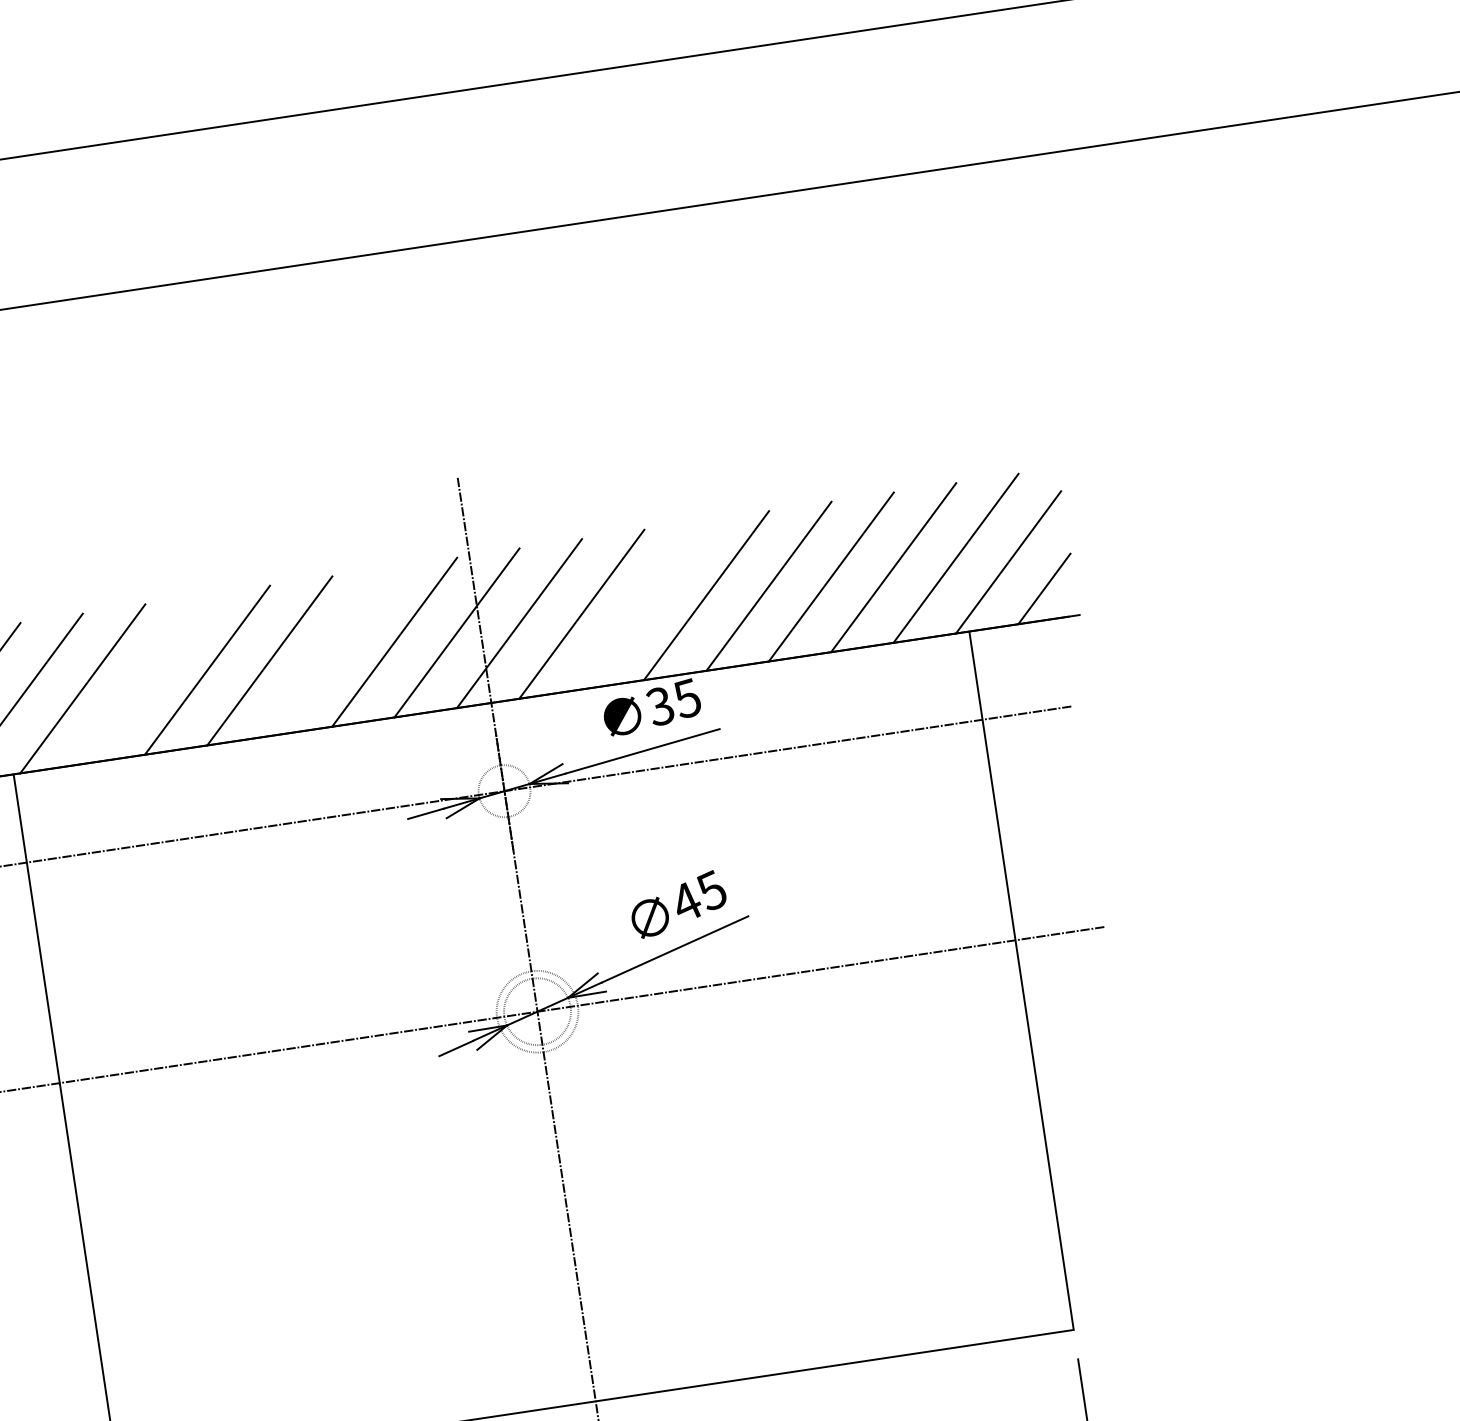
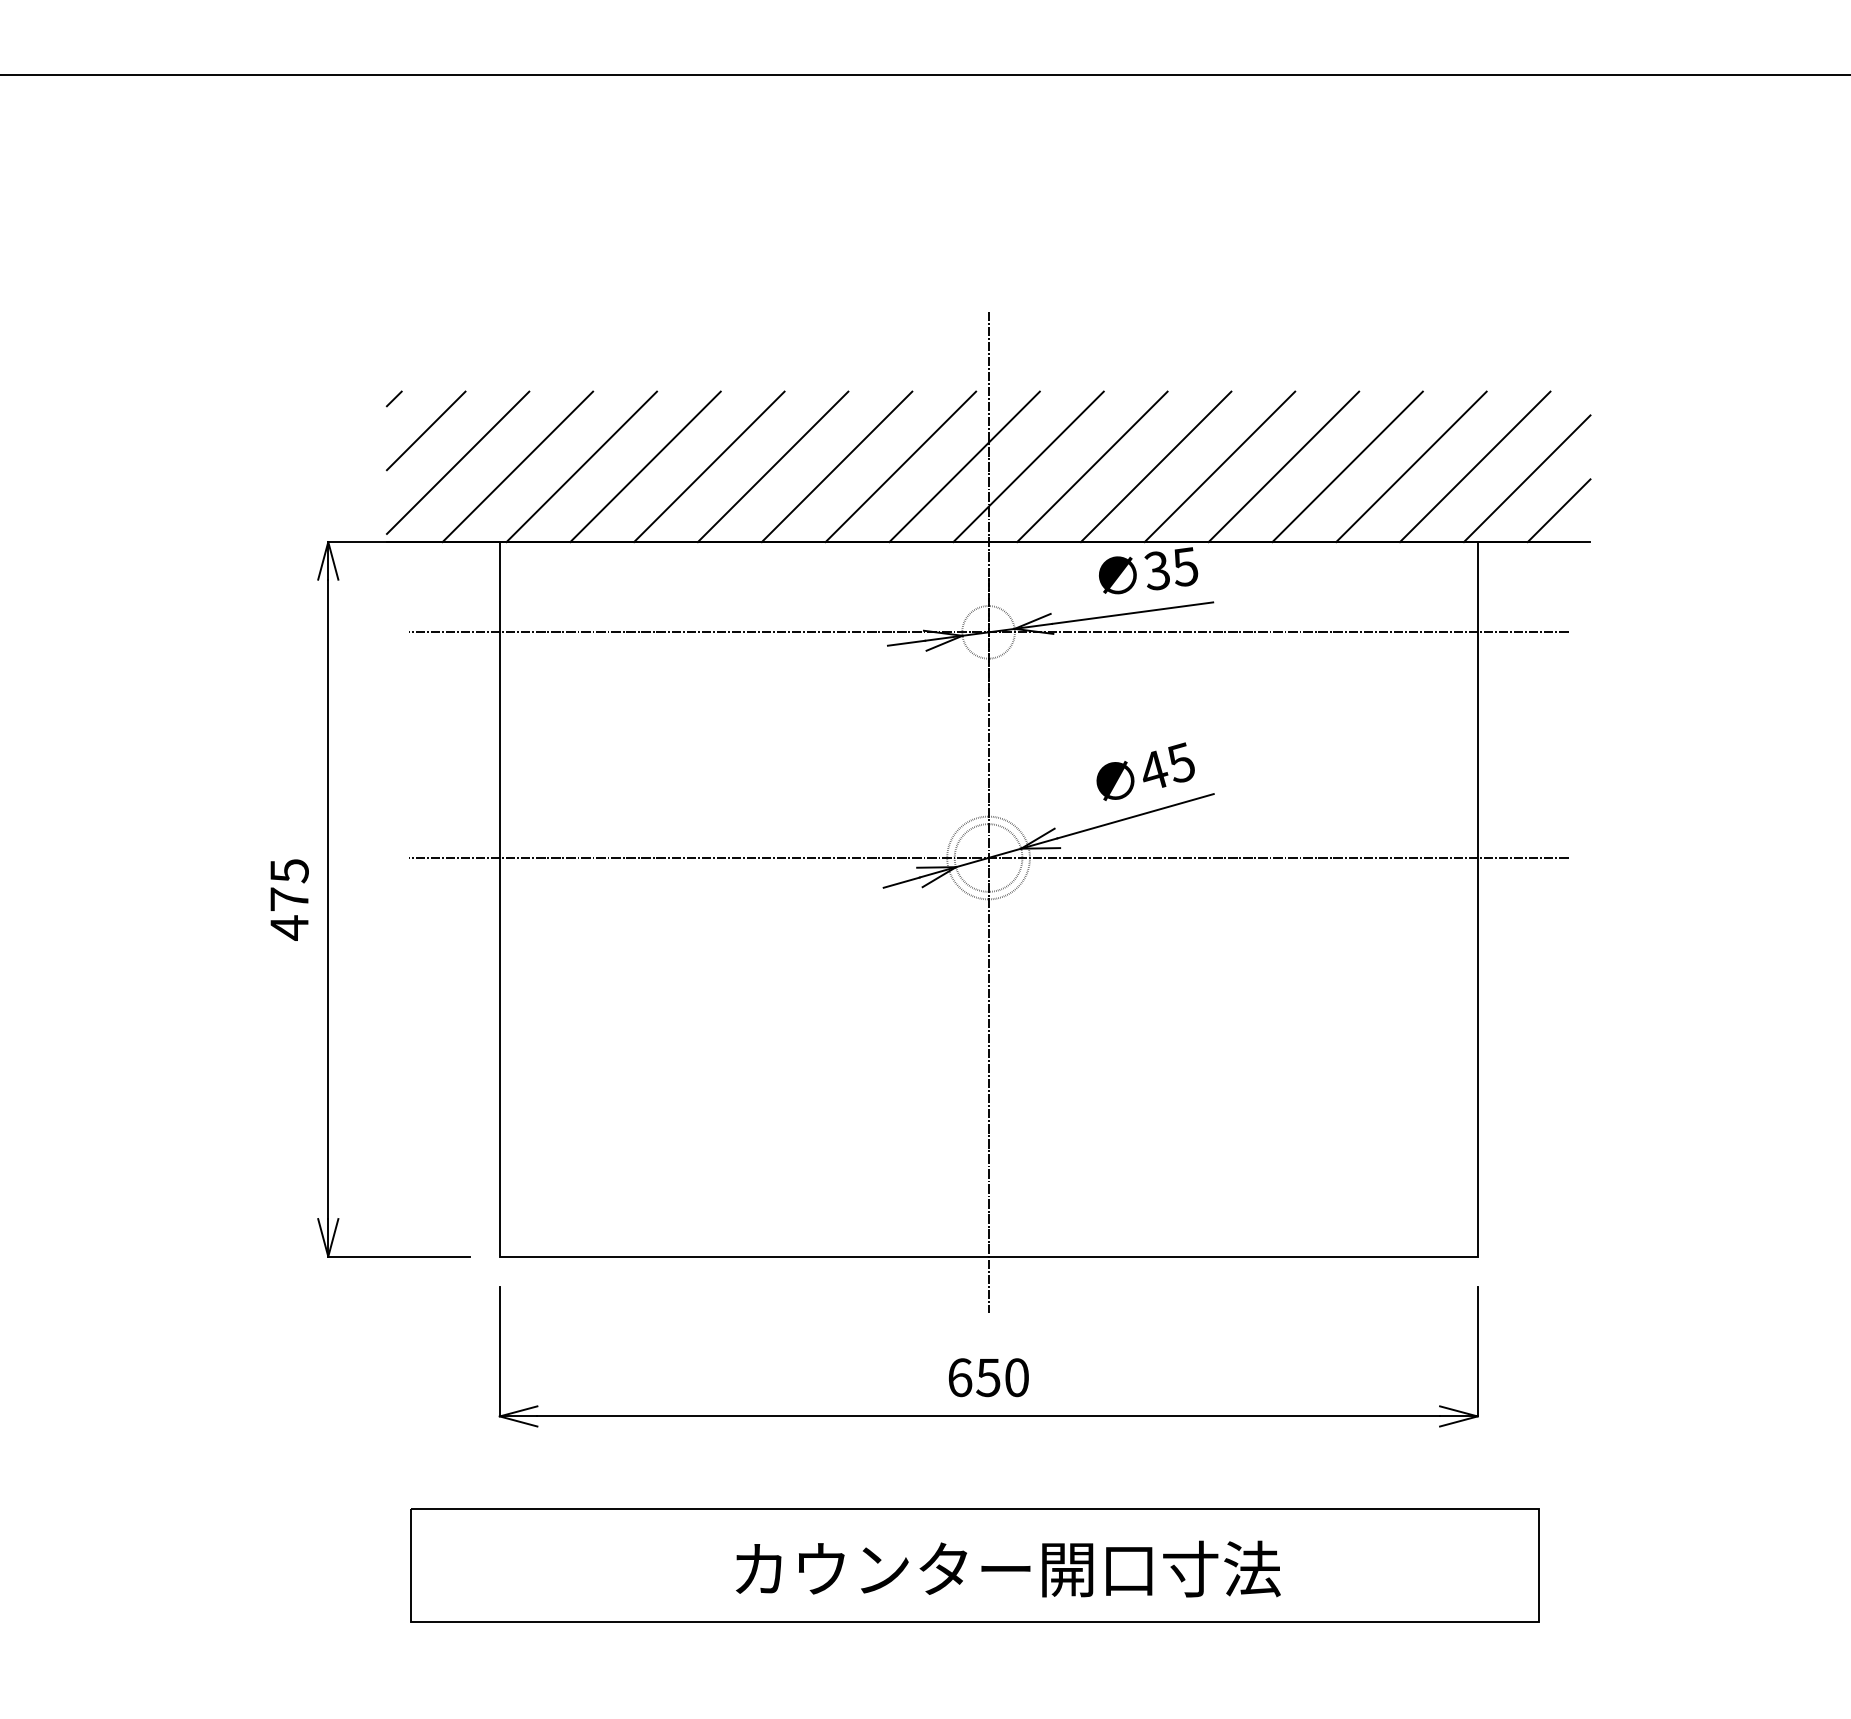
line: (643, 604) -> (1155, 466), added
line: (331, 651) -> (836, 466), added
line: (145, 679) -> (645, 466), added

